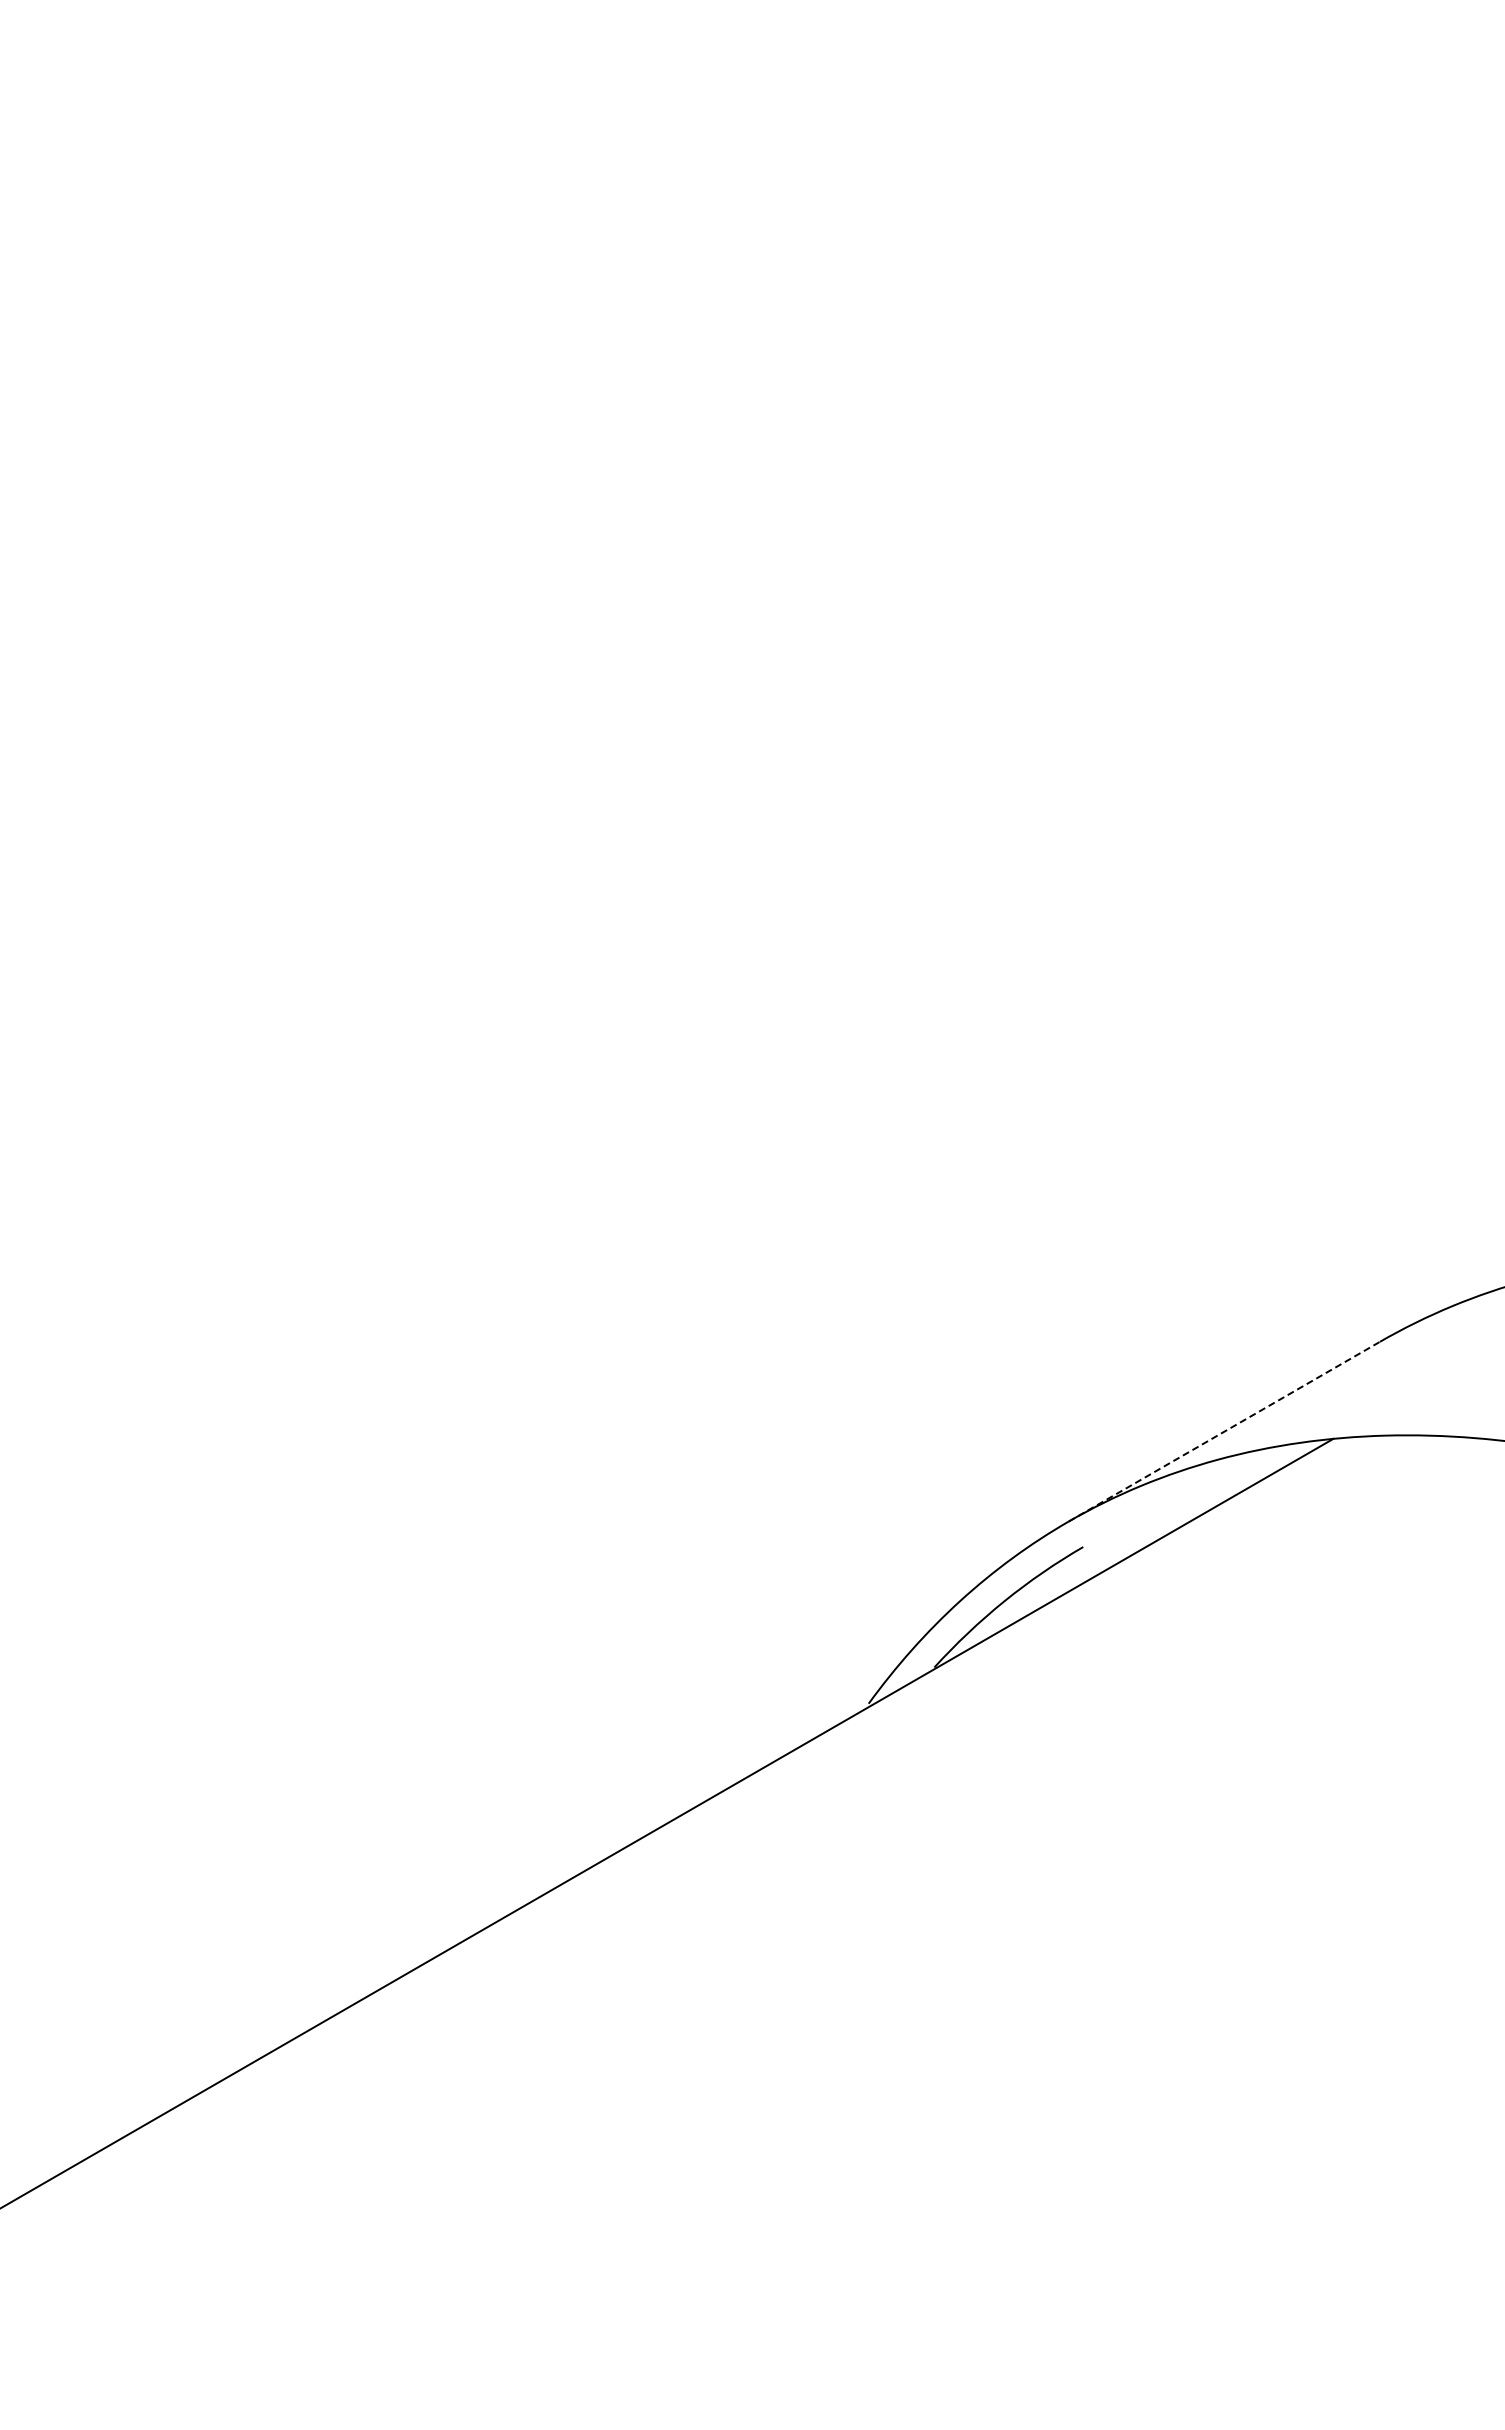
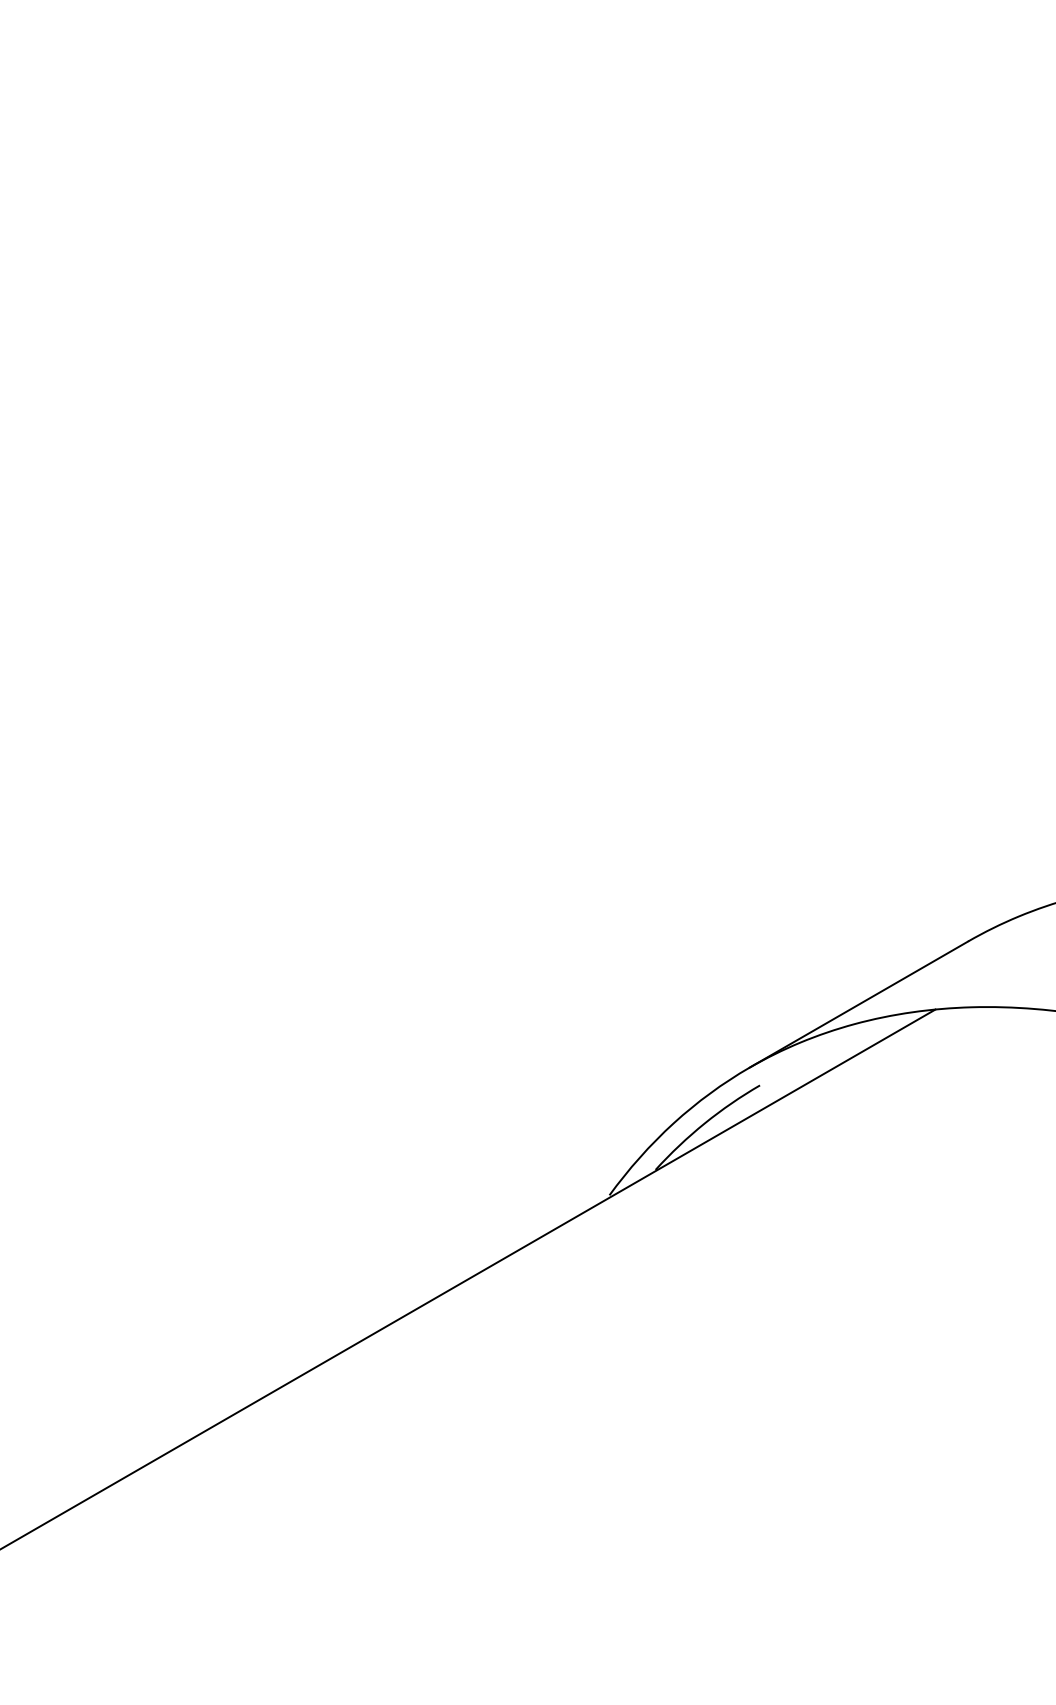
line: (1224, 1431) -> (859, 1004), dashed -> solid

